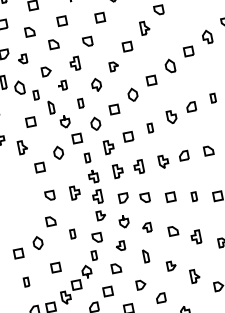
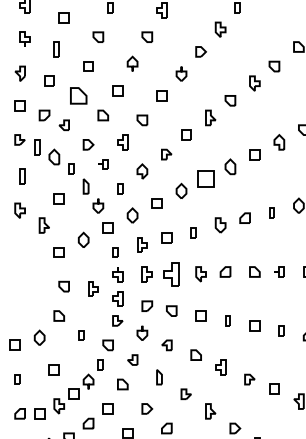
part: (29, 31) -> (78, 95), size x1.6
part: (151, 80) -> (205, 178), size x1.6
part: (138, 167) -> (171, 274), size x1.6

